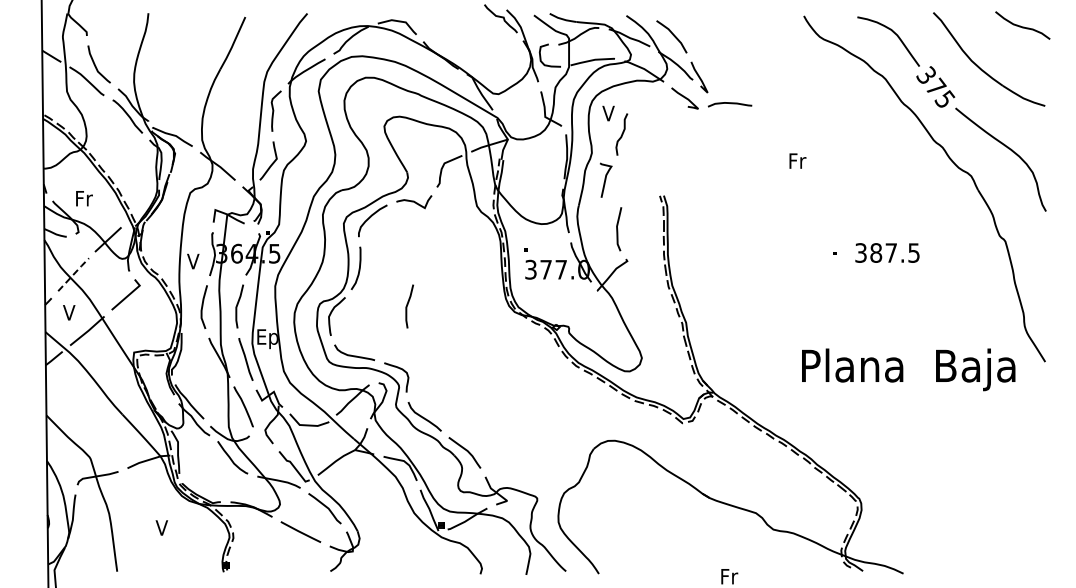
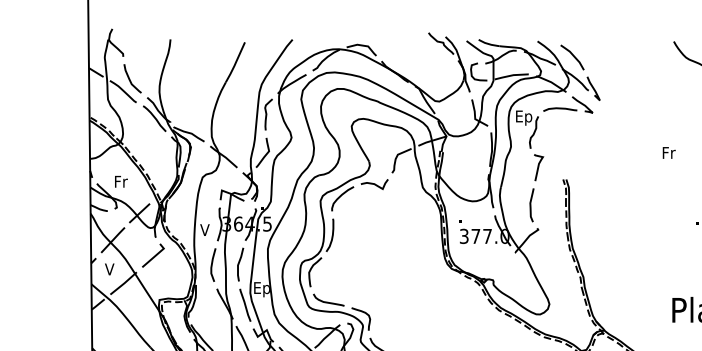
curve: (730, 104) -> (560, 109), moved
text: (608, 115) -> (523, 117), V -> Ep
curve: (606, 179) -> (539, 167), moved
line: (73, 274) -> (112, 240), dashed -> solid
line: (408, 305) -> (370, 263), removed

